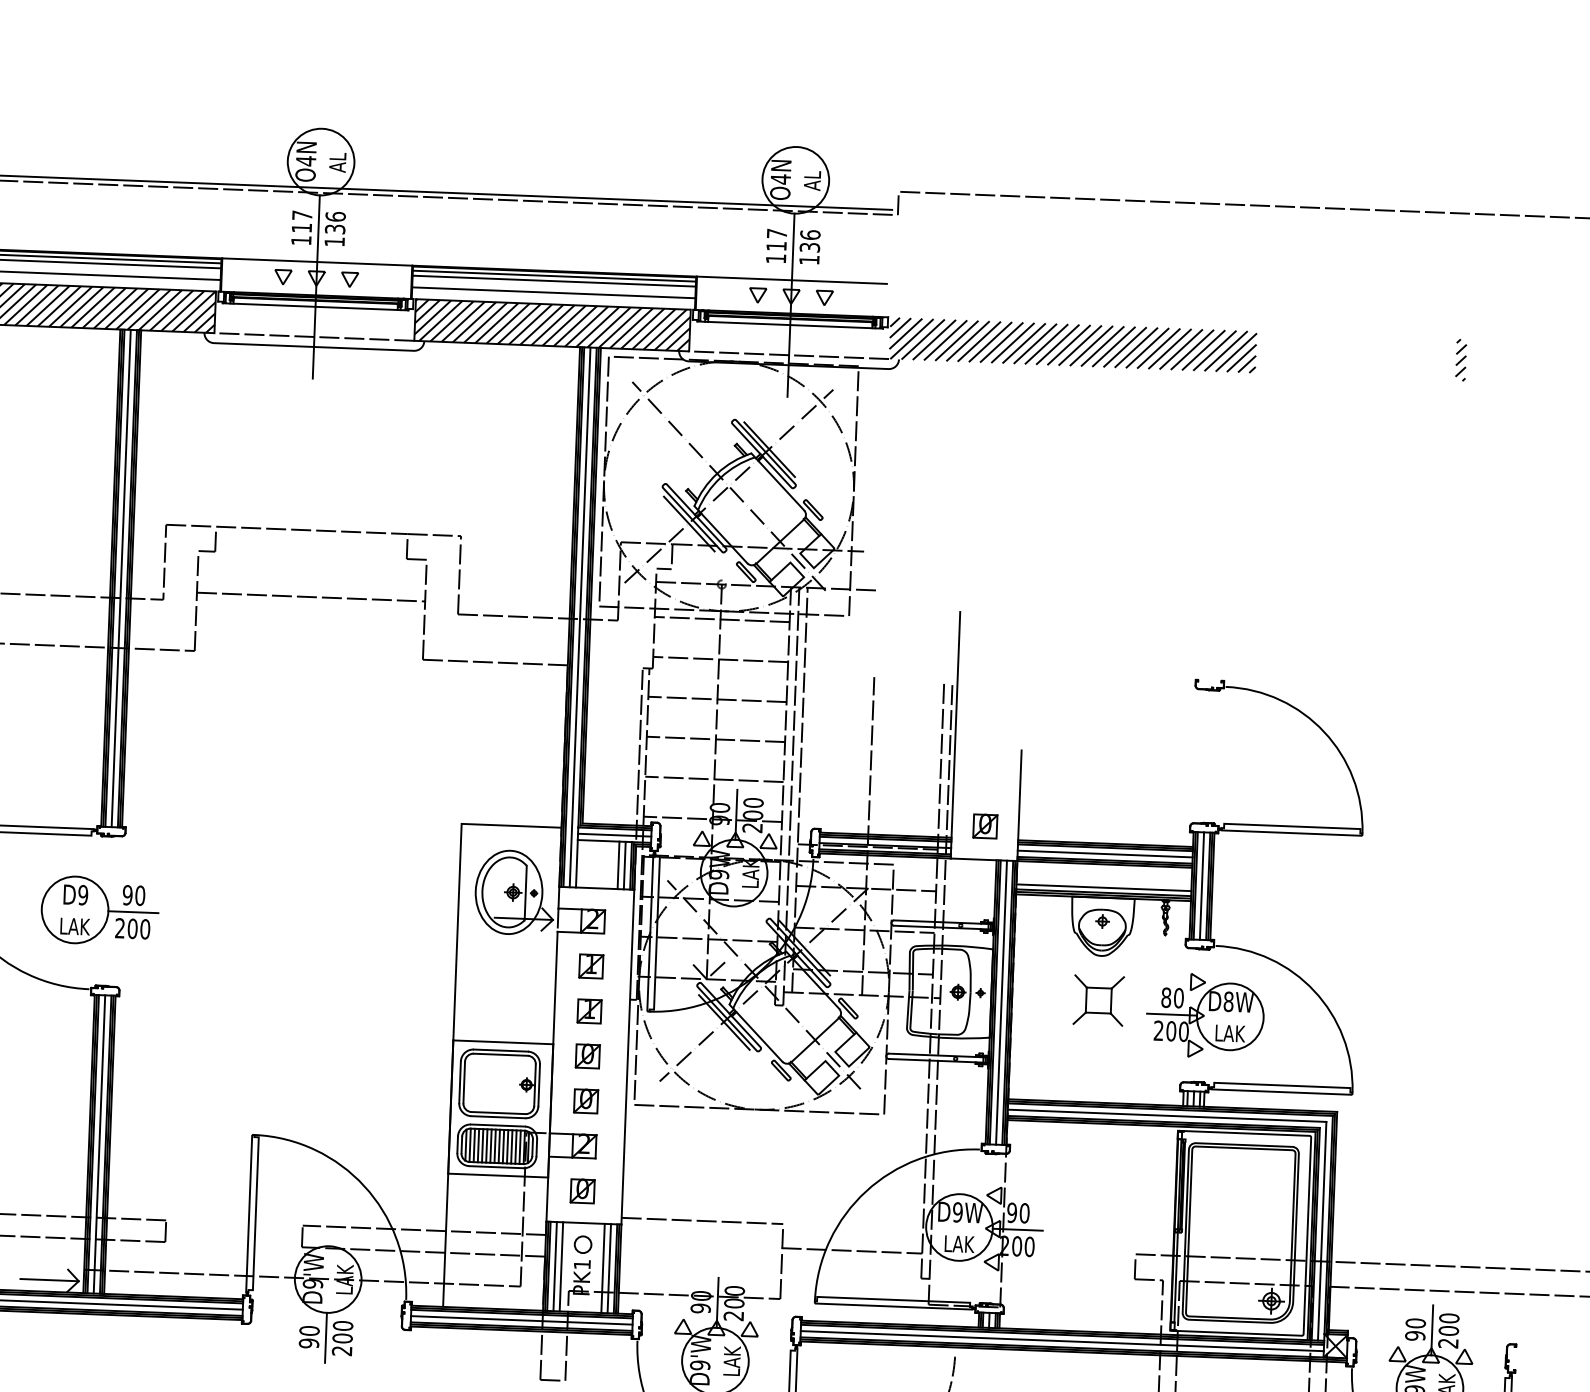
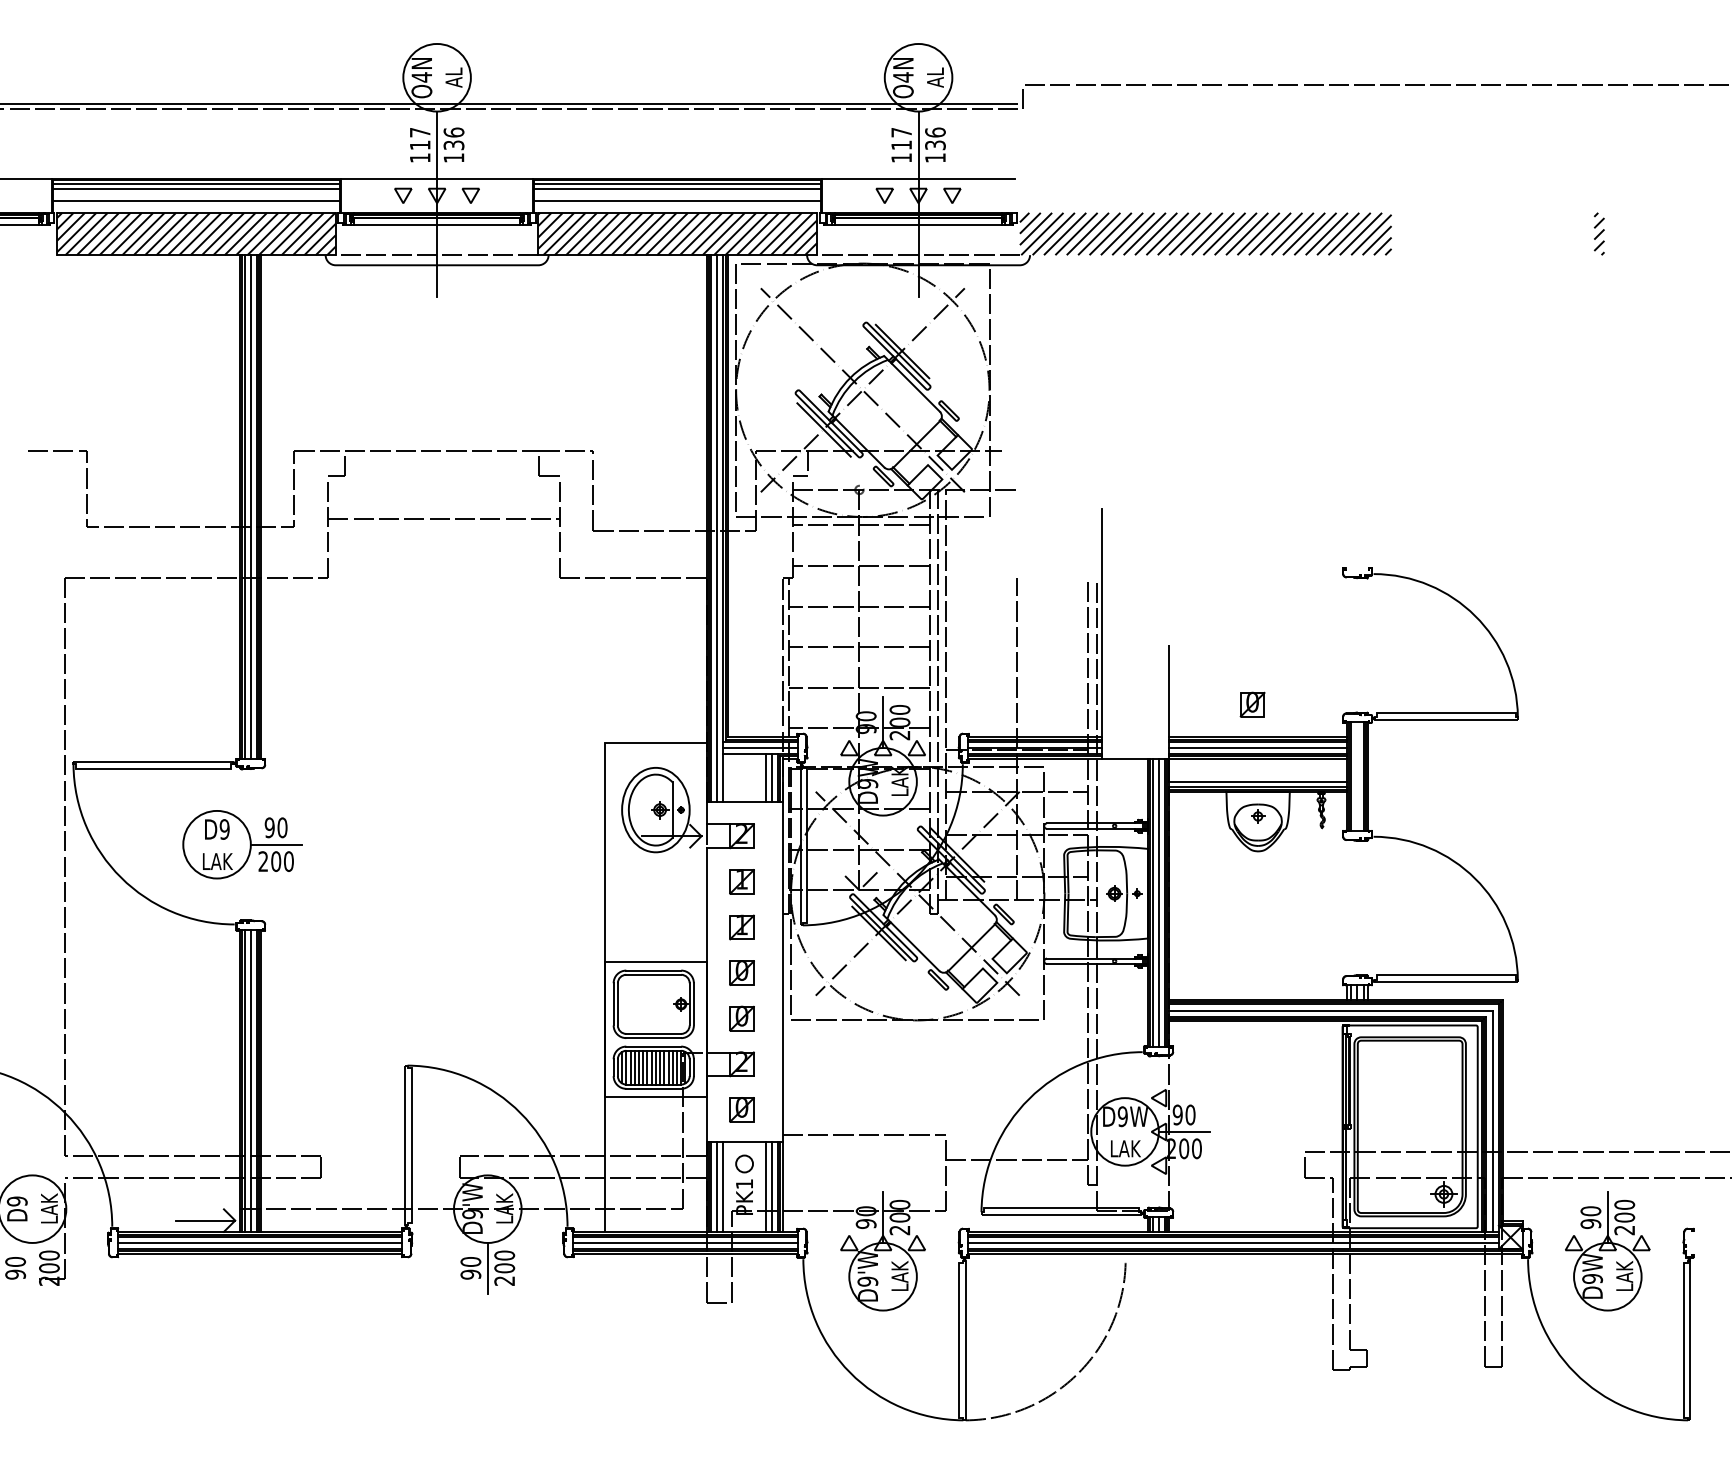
part: (985, 826) -> (1252, 704), moved
line: (1202, 885) -> (1357, 776), removed
part: (1097, 1000) -> (1256, 896), removed
part: (1205, 1015) -> (1365, 907), removed

